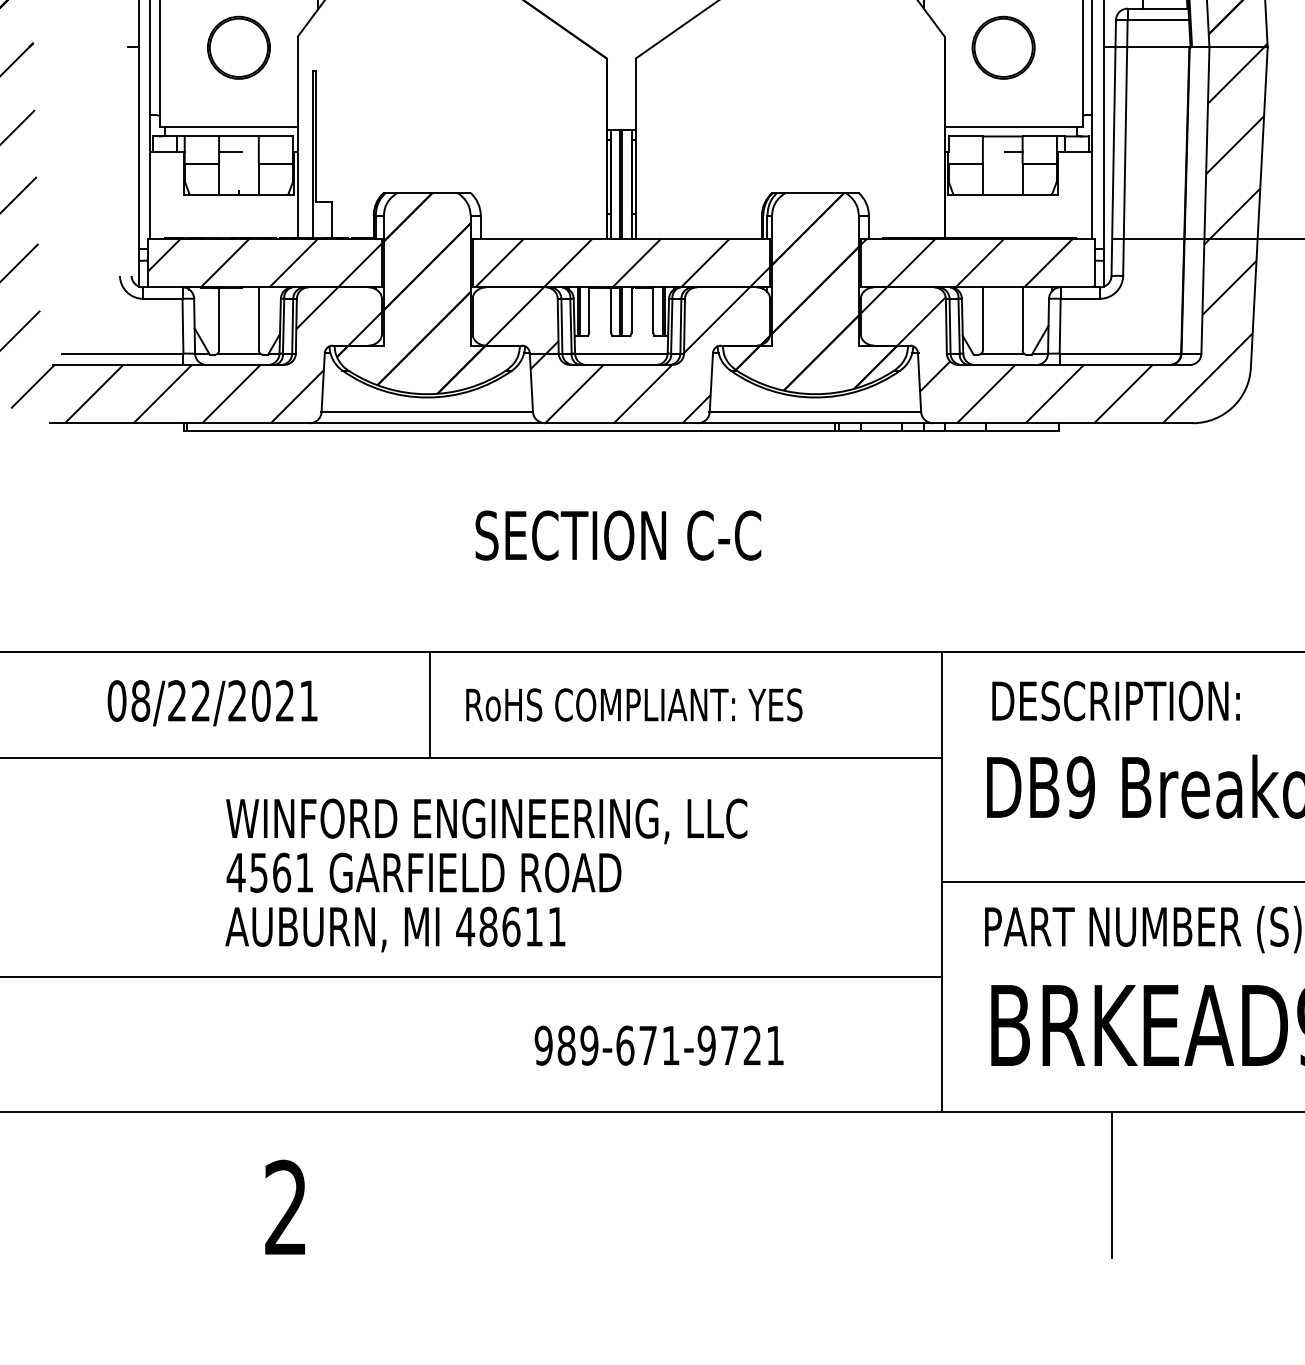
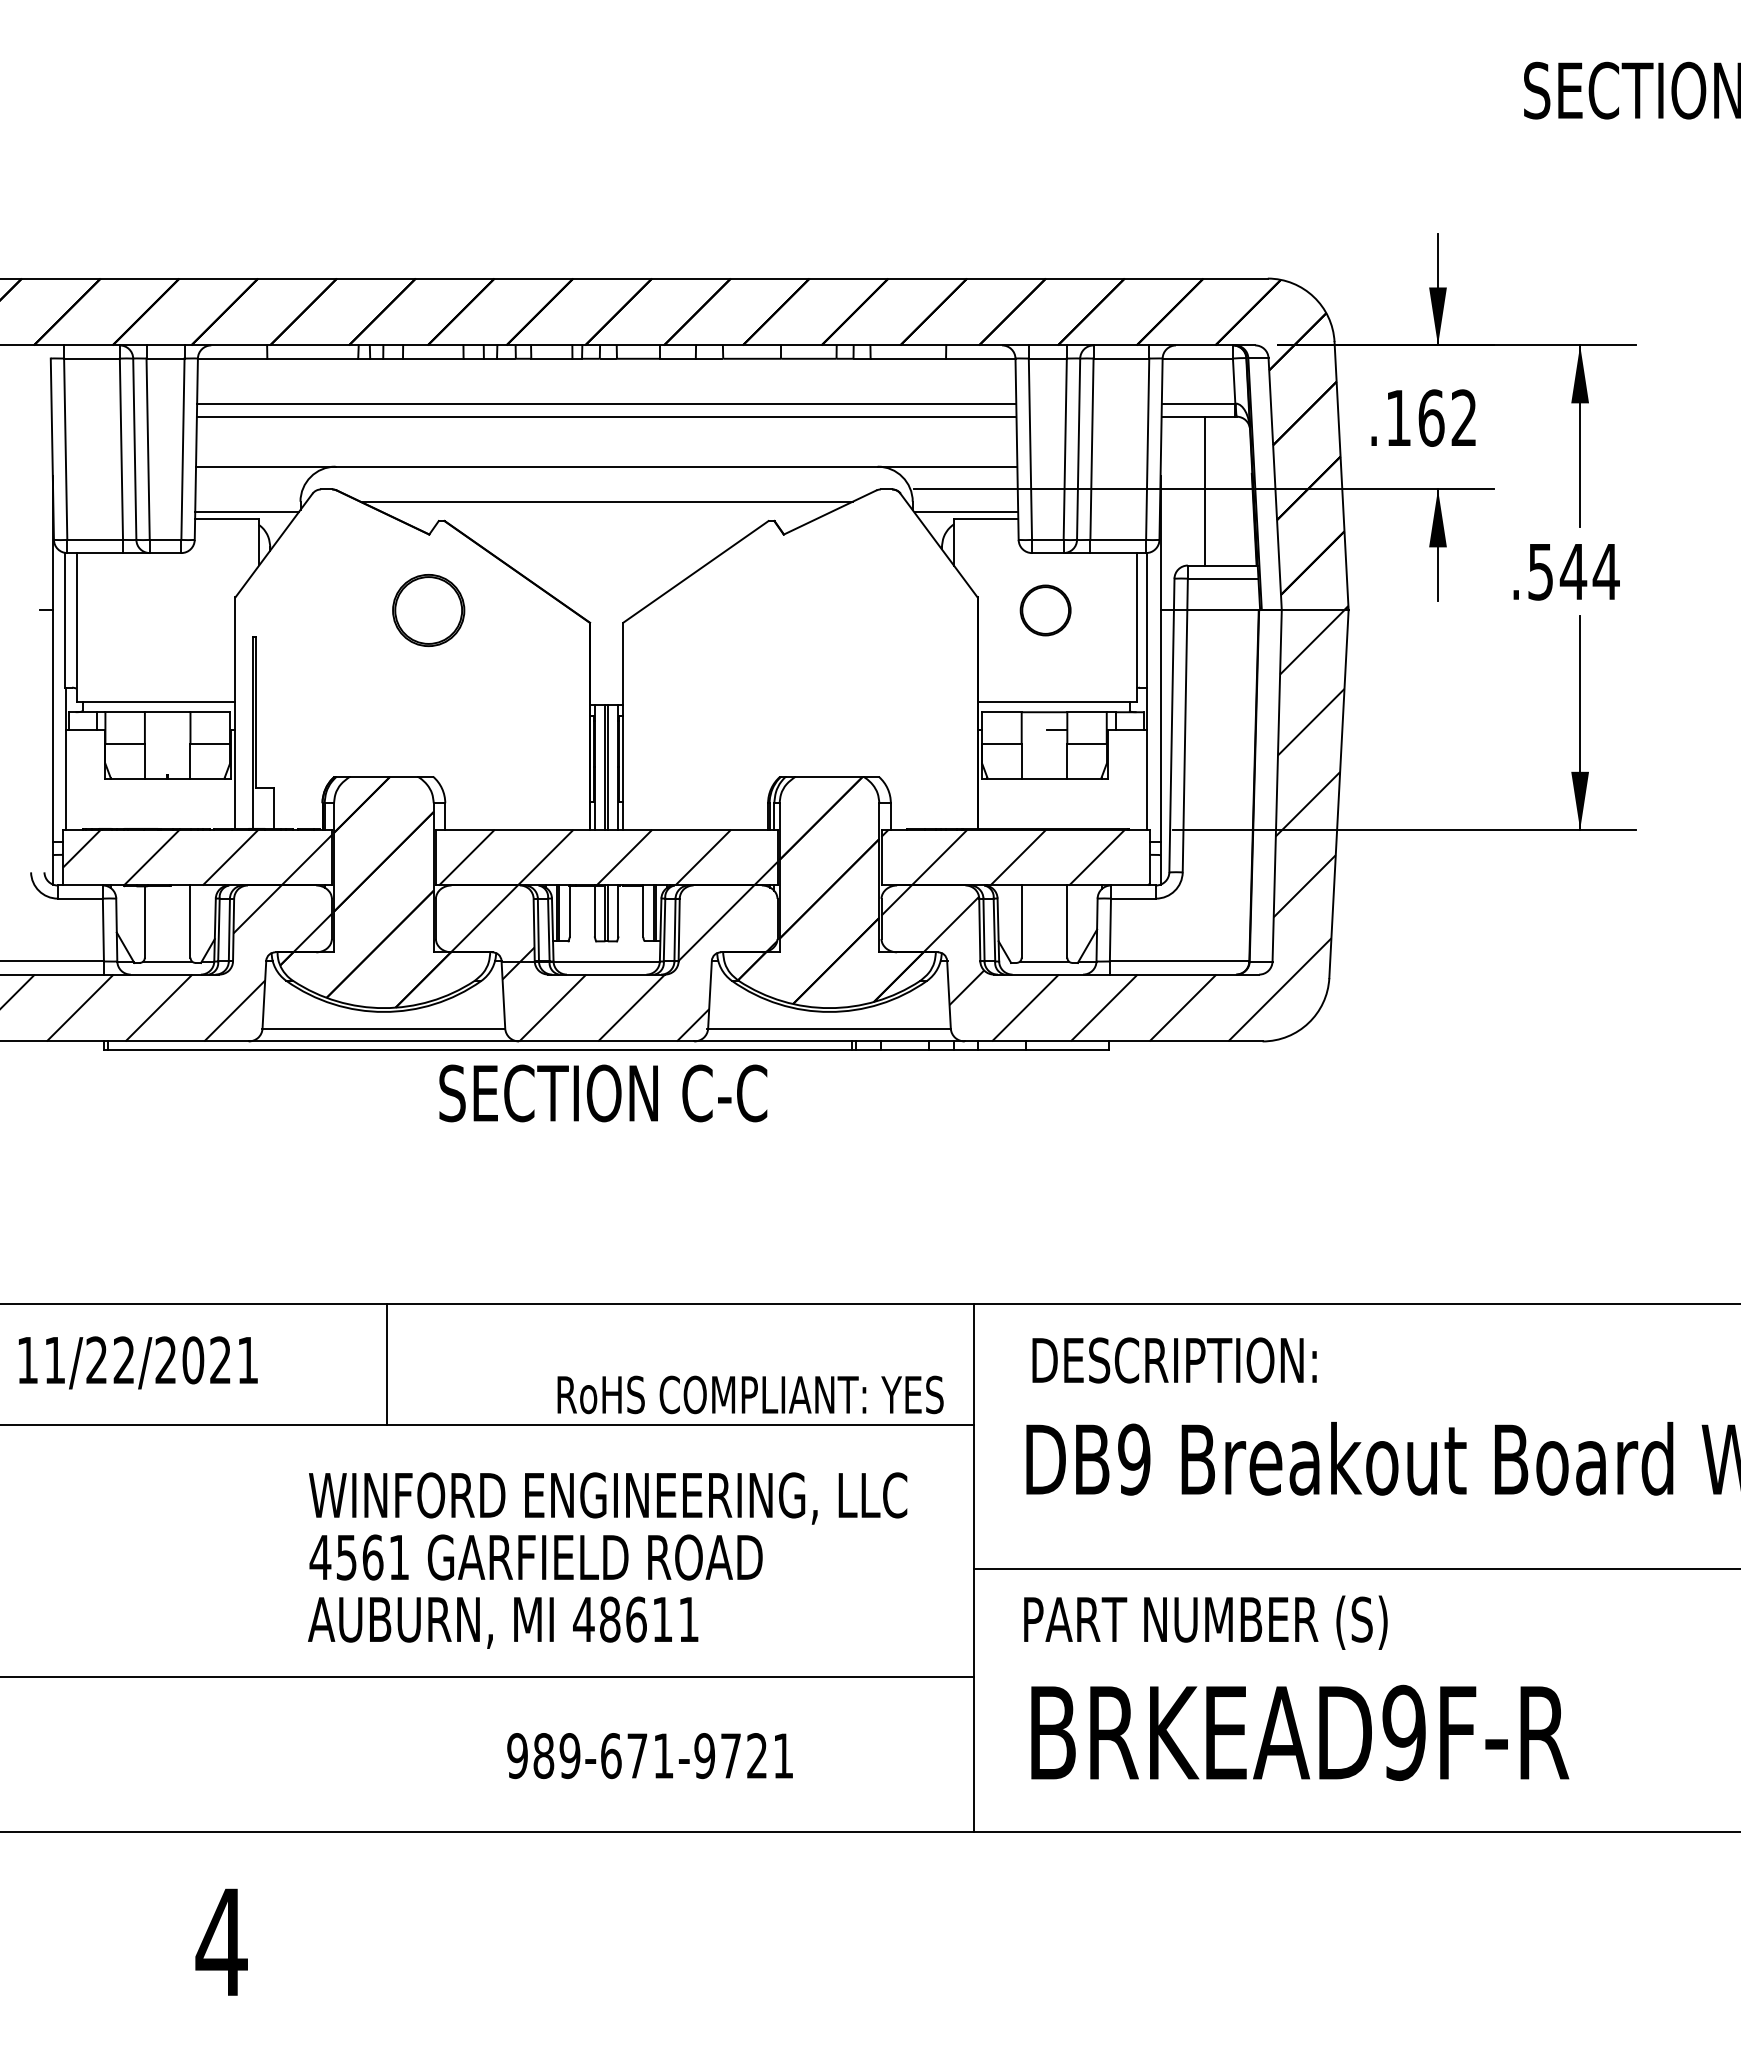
part: (238, 47) -> (428, 610), moved
part: (1003, 47) -> (1045, 610), size x0.7
line: (230, 151) -> (157, 729), removed
text: (618, 535) -> (603, 1093), moved
text: (129, 701) -> (41, 1360), 08/22/2021 -> 11/22/2021
text: (634, 704) -> (750, 1394), moved
text: (486, 875) -> (607, 1560), moved
line: (1111, 1184) -> (1169, 1915), removed
text: (285, 1207) -> (221, 1941), 2 -> 4

